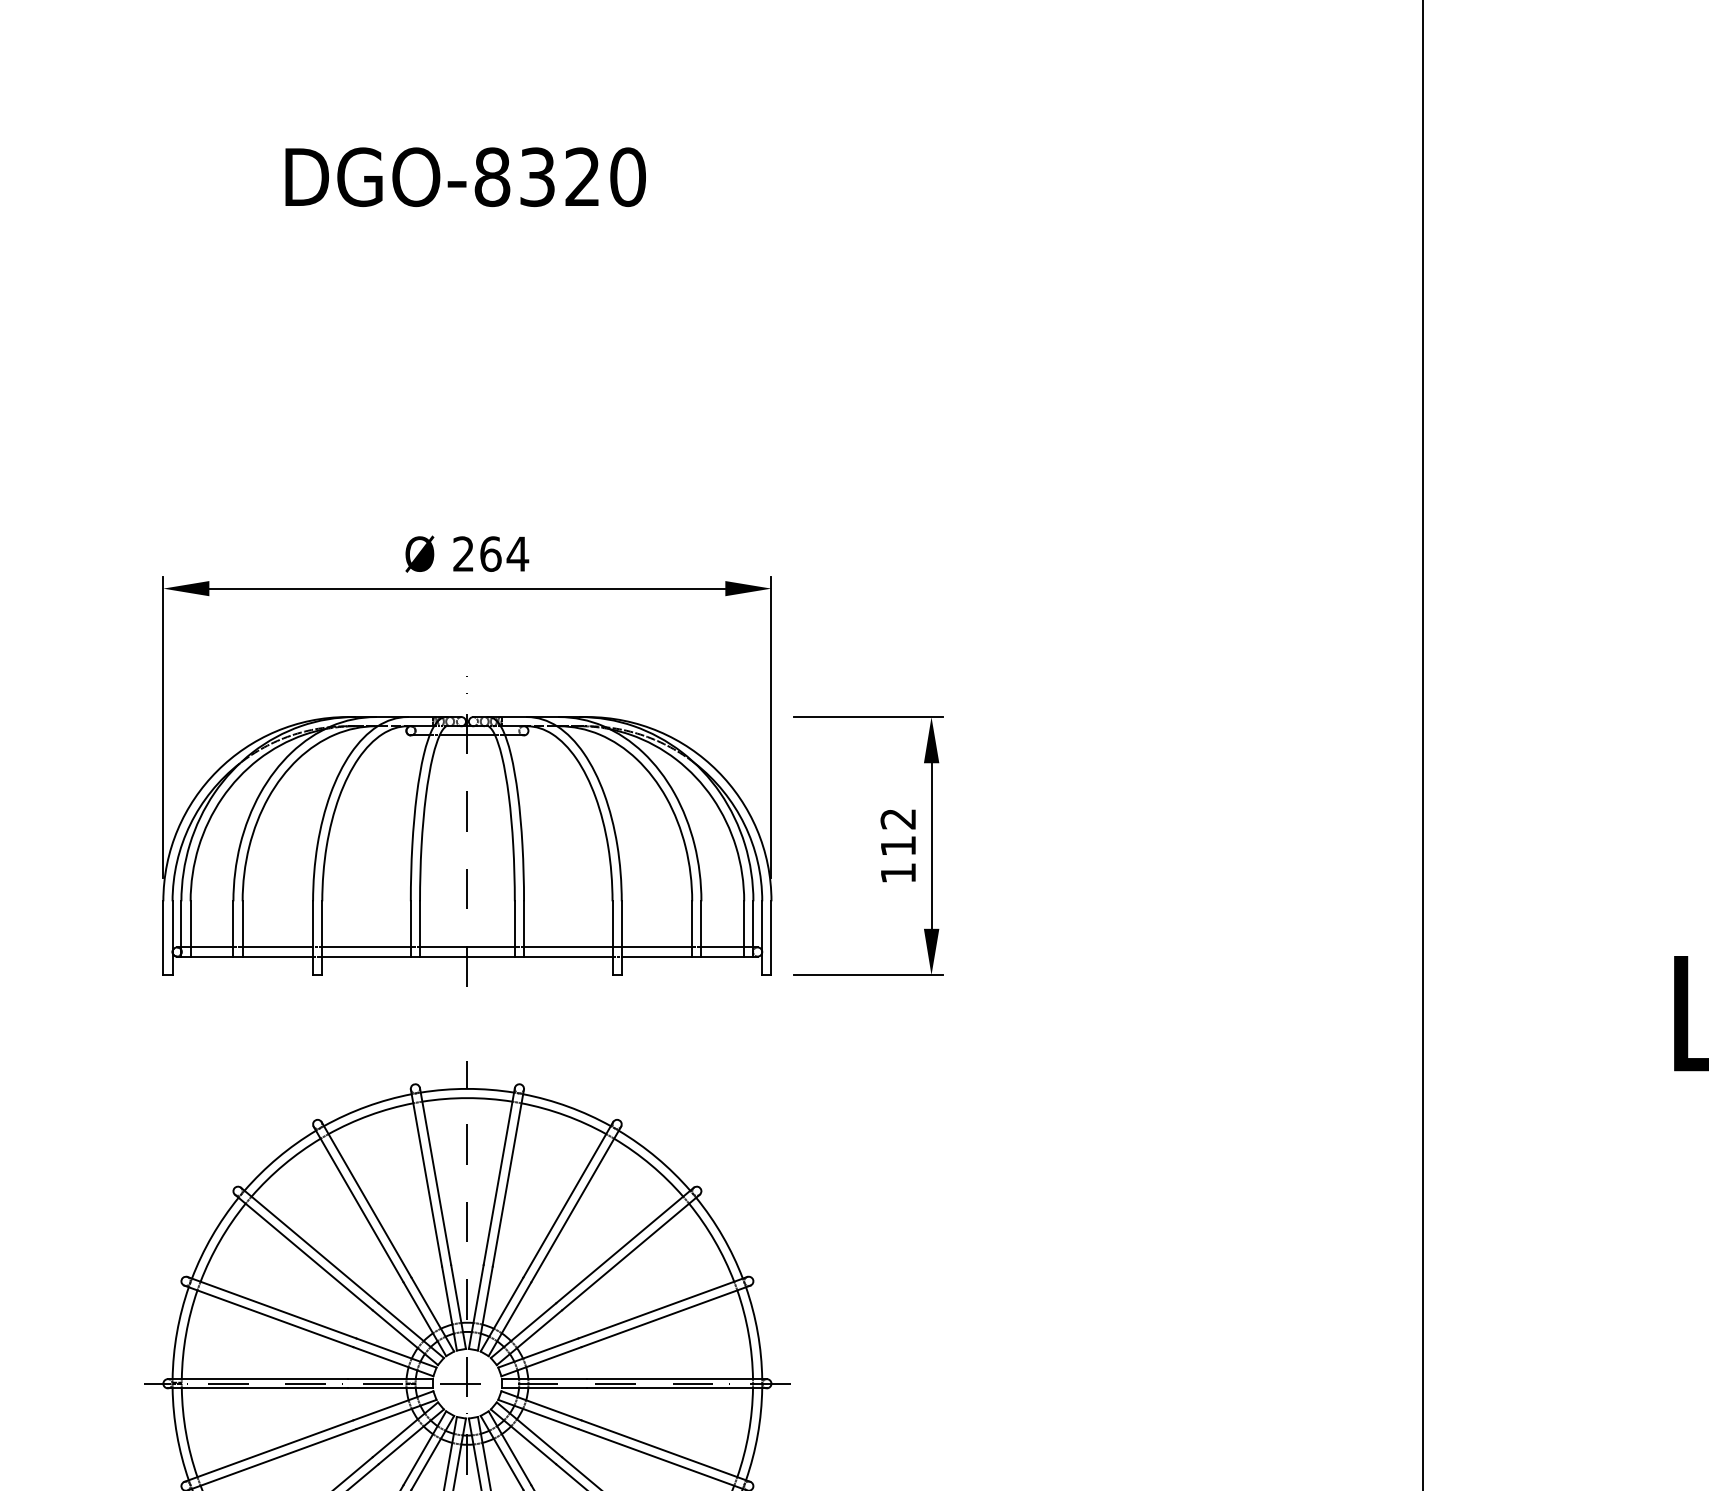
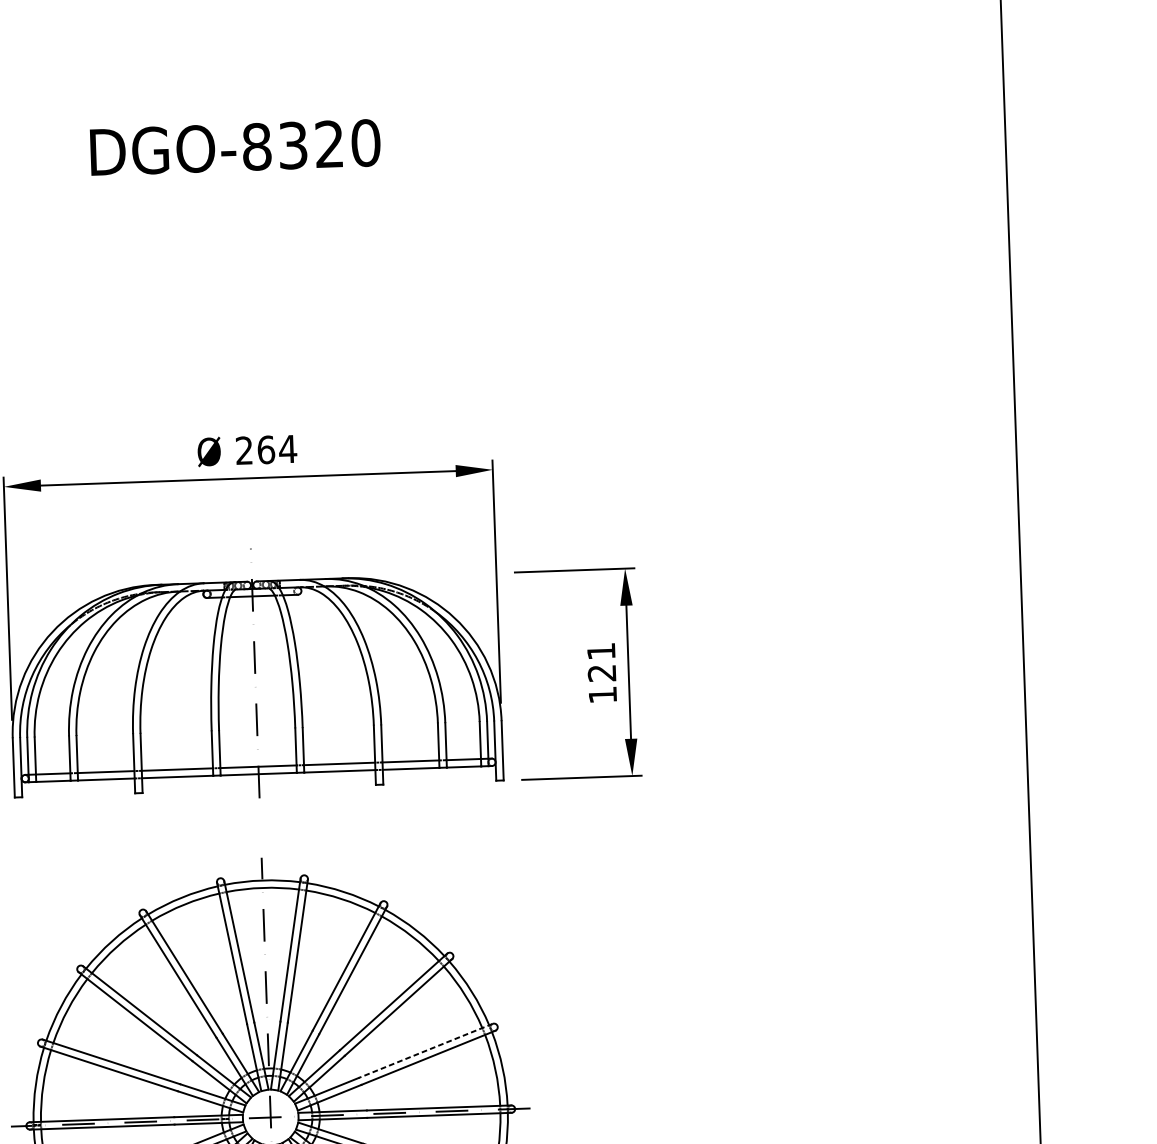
text: (897, 832) -> (601, 662), 112 -> 121
line: (662, 1307) -> (425, 1050), solid -> dashed

